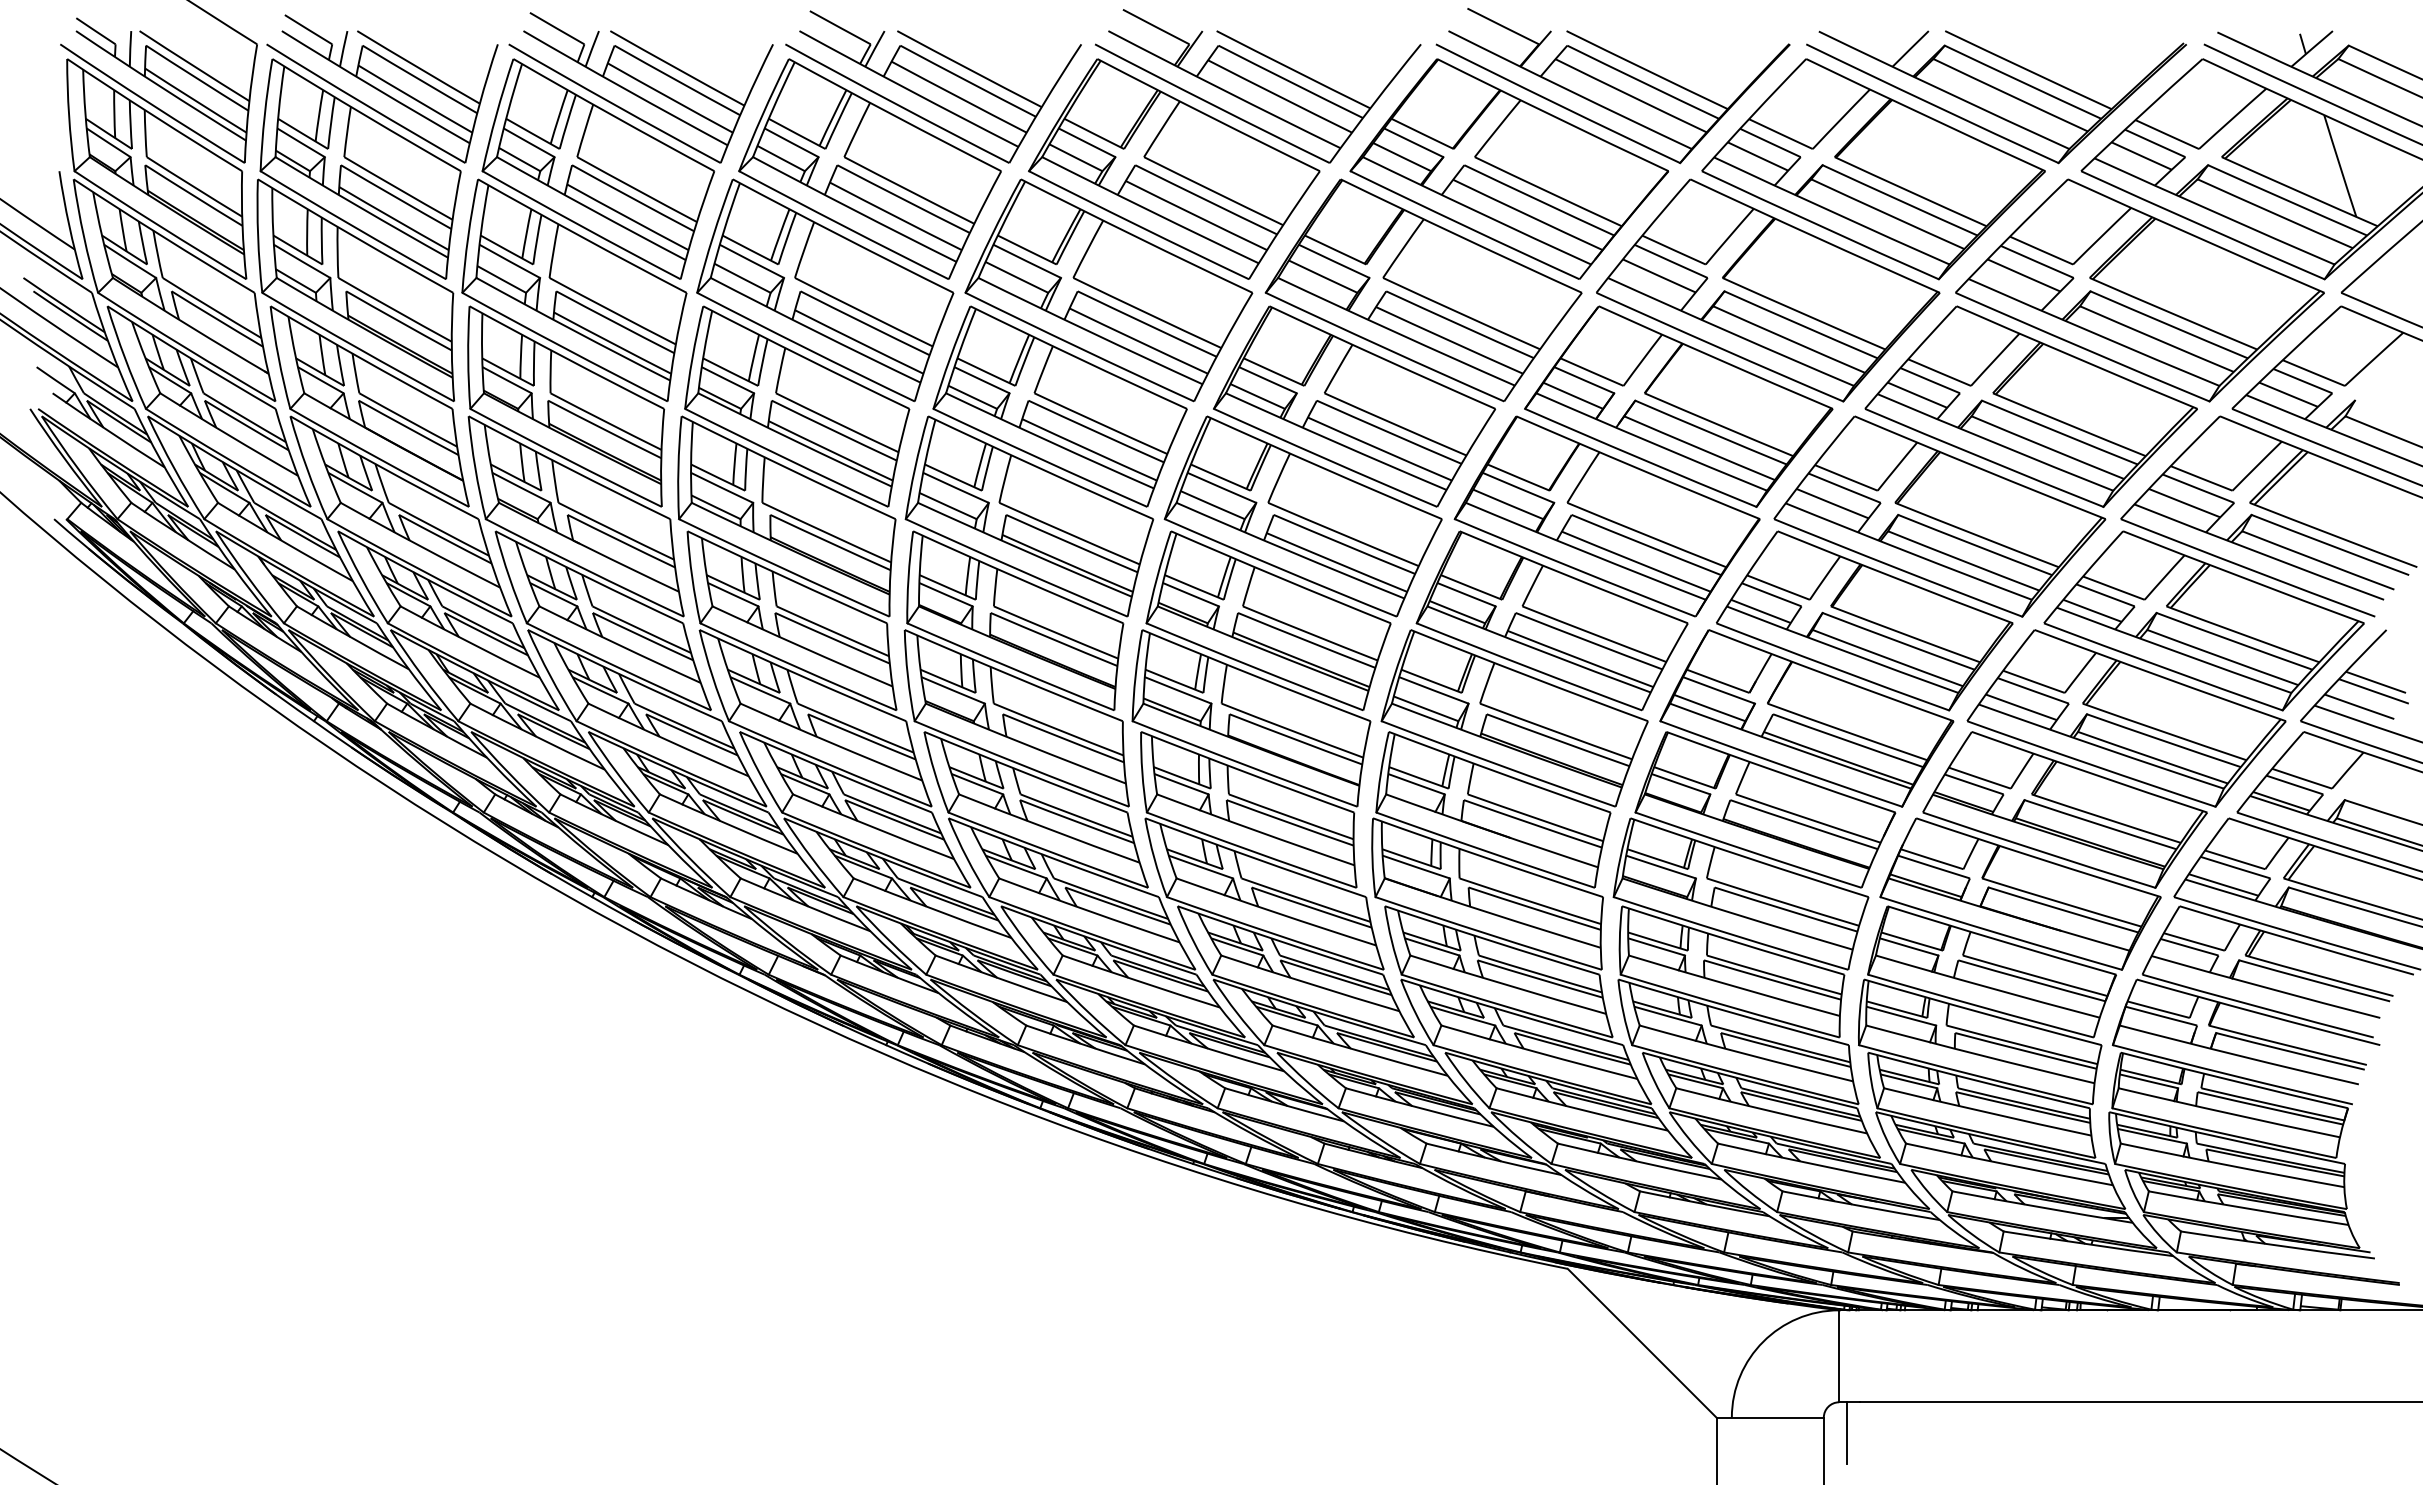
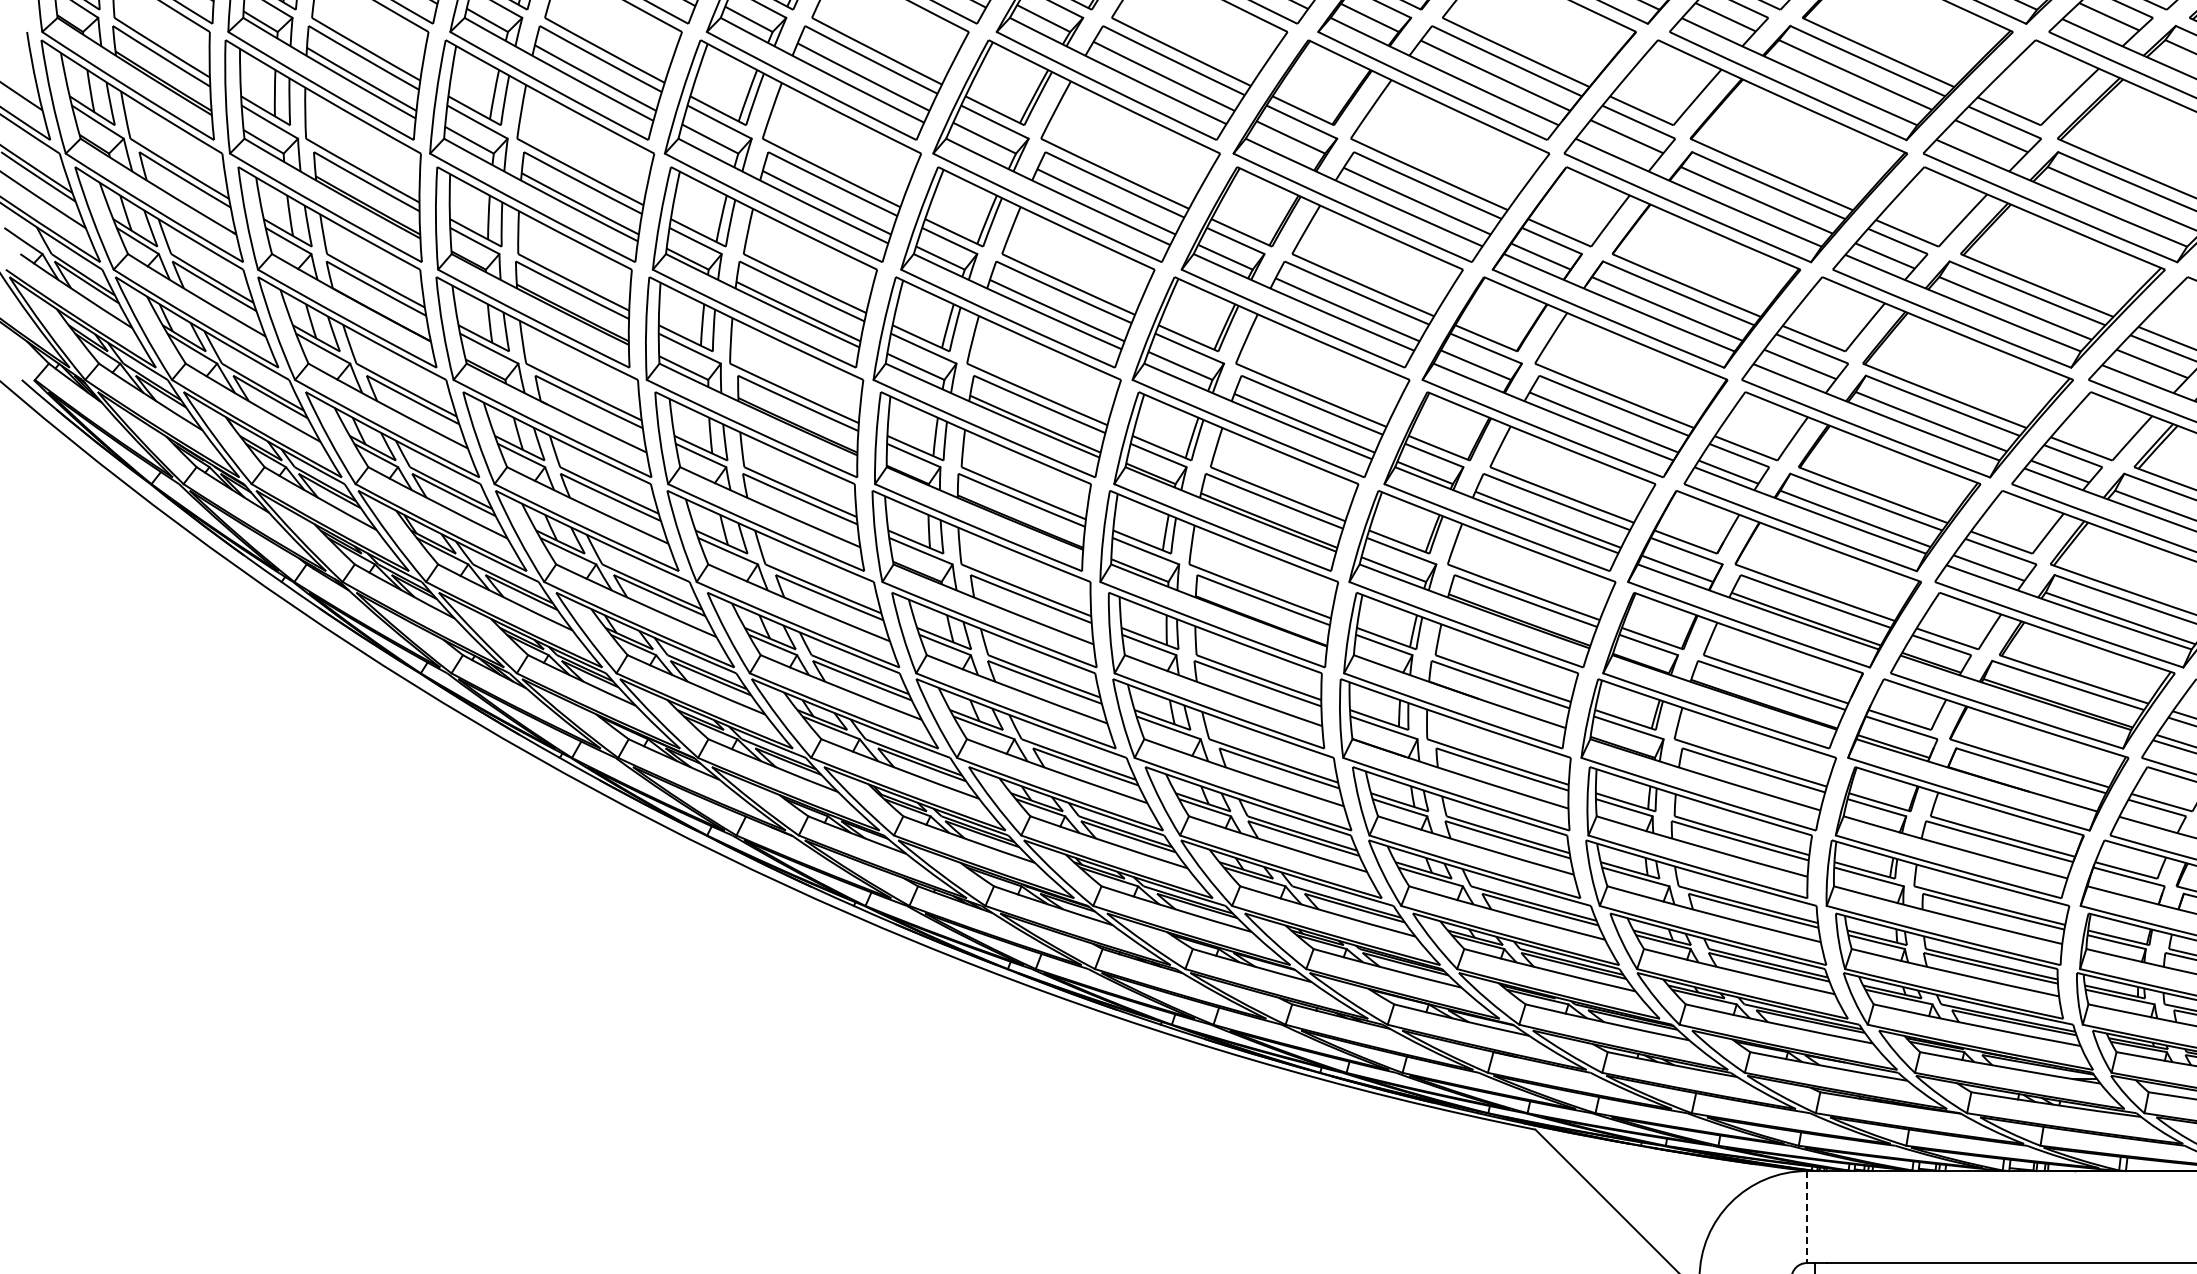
line: (1839, 1356) -> (1807, 1217), solid -> dashed

